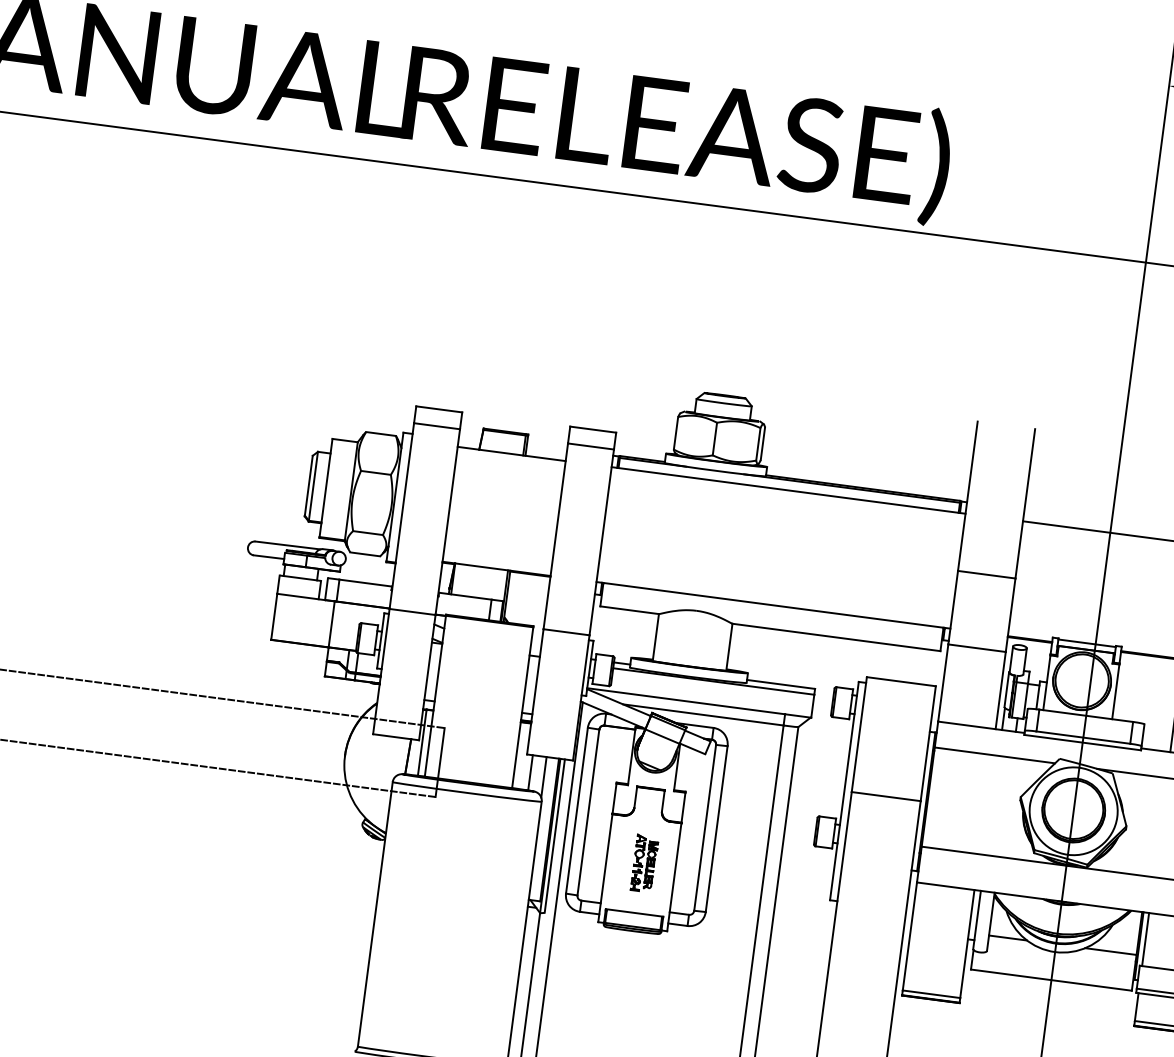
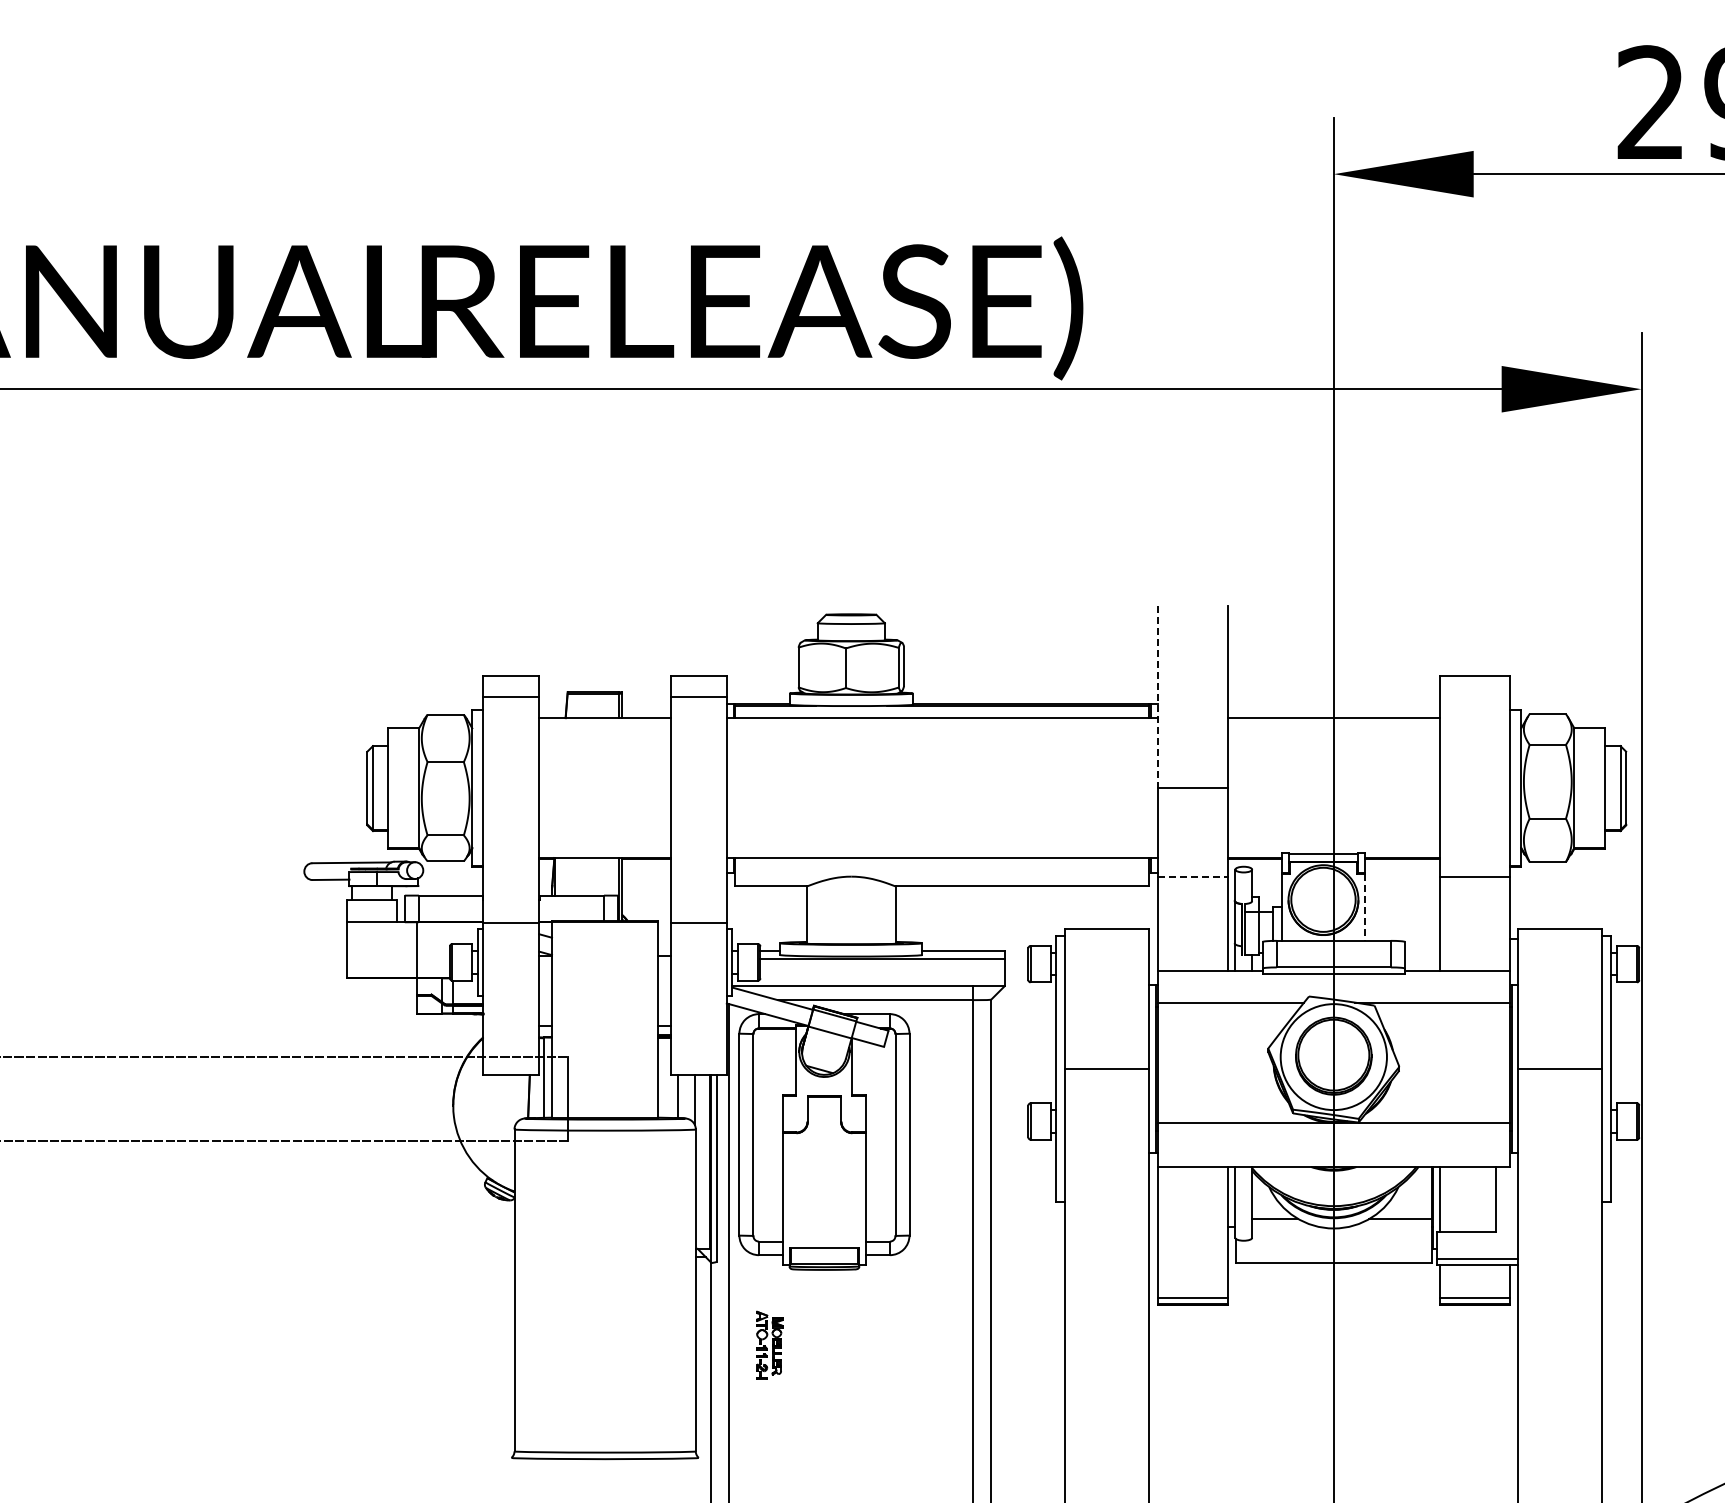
line: (967, 495) -> (1157, 696), solid -> dashed
line: (976, 648) -> (1192, 877), solid -> dashed
line: (1115, 692) -> (1365, 908), solid -> dashed
part: (644, 862) -> (769, 1344), moved

